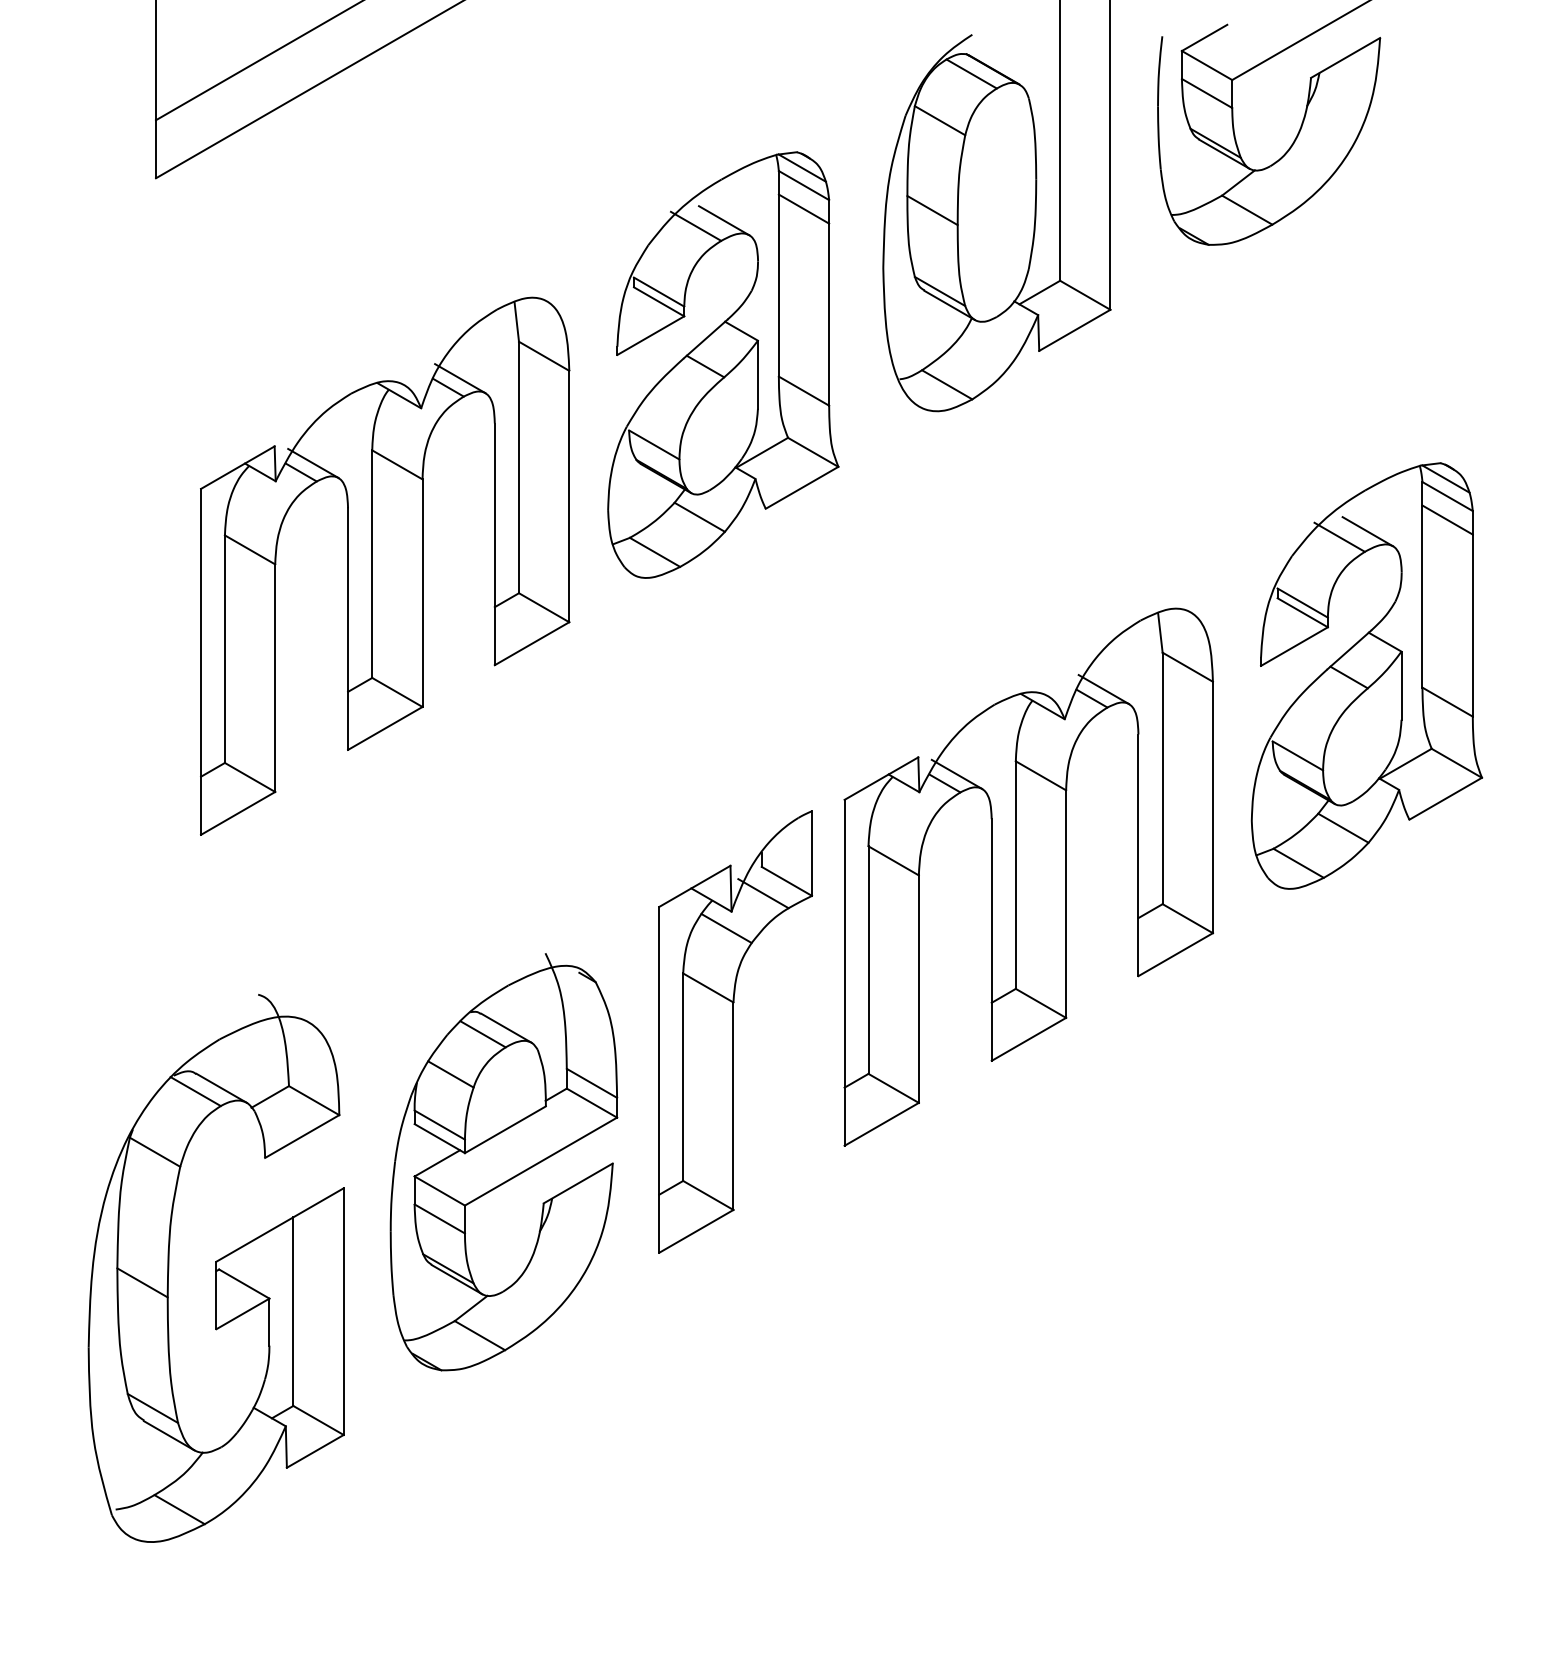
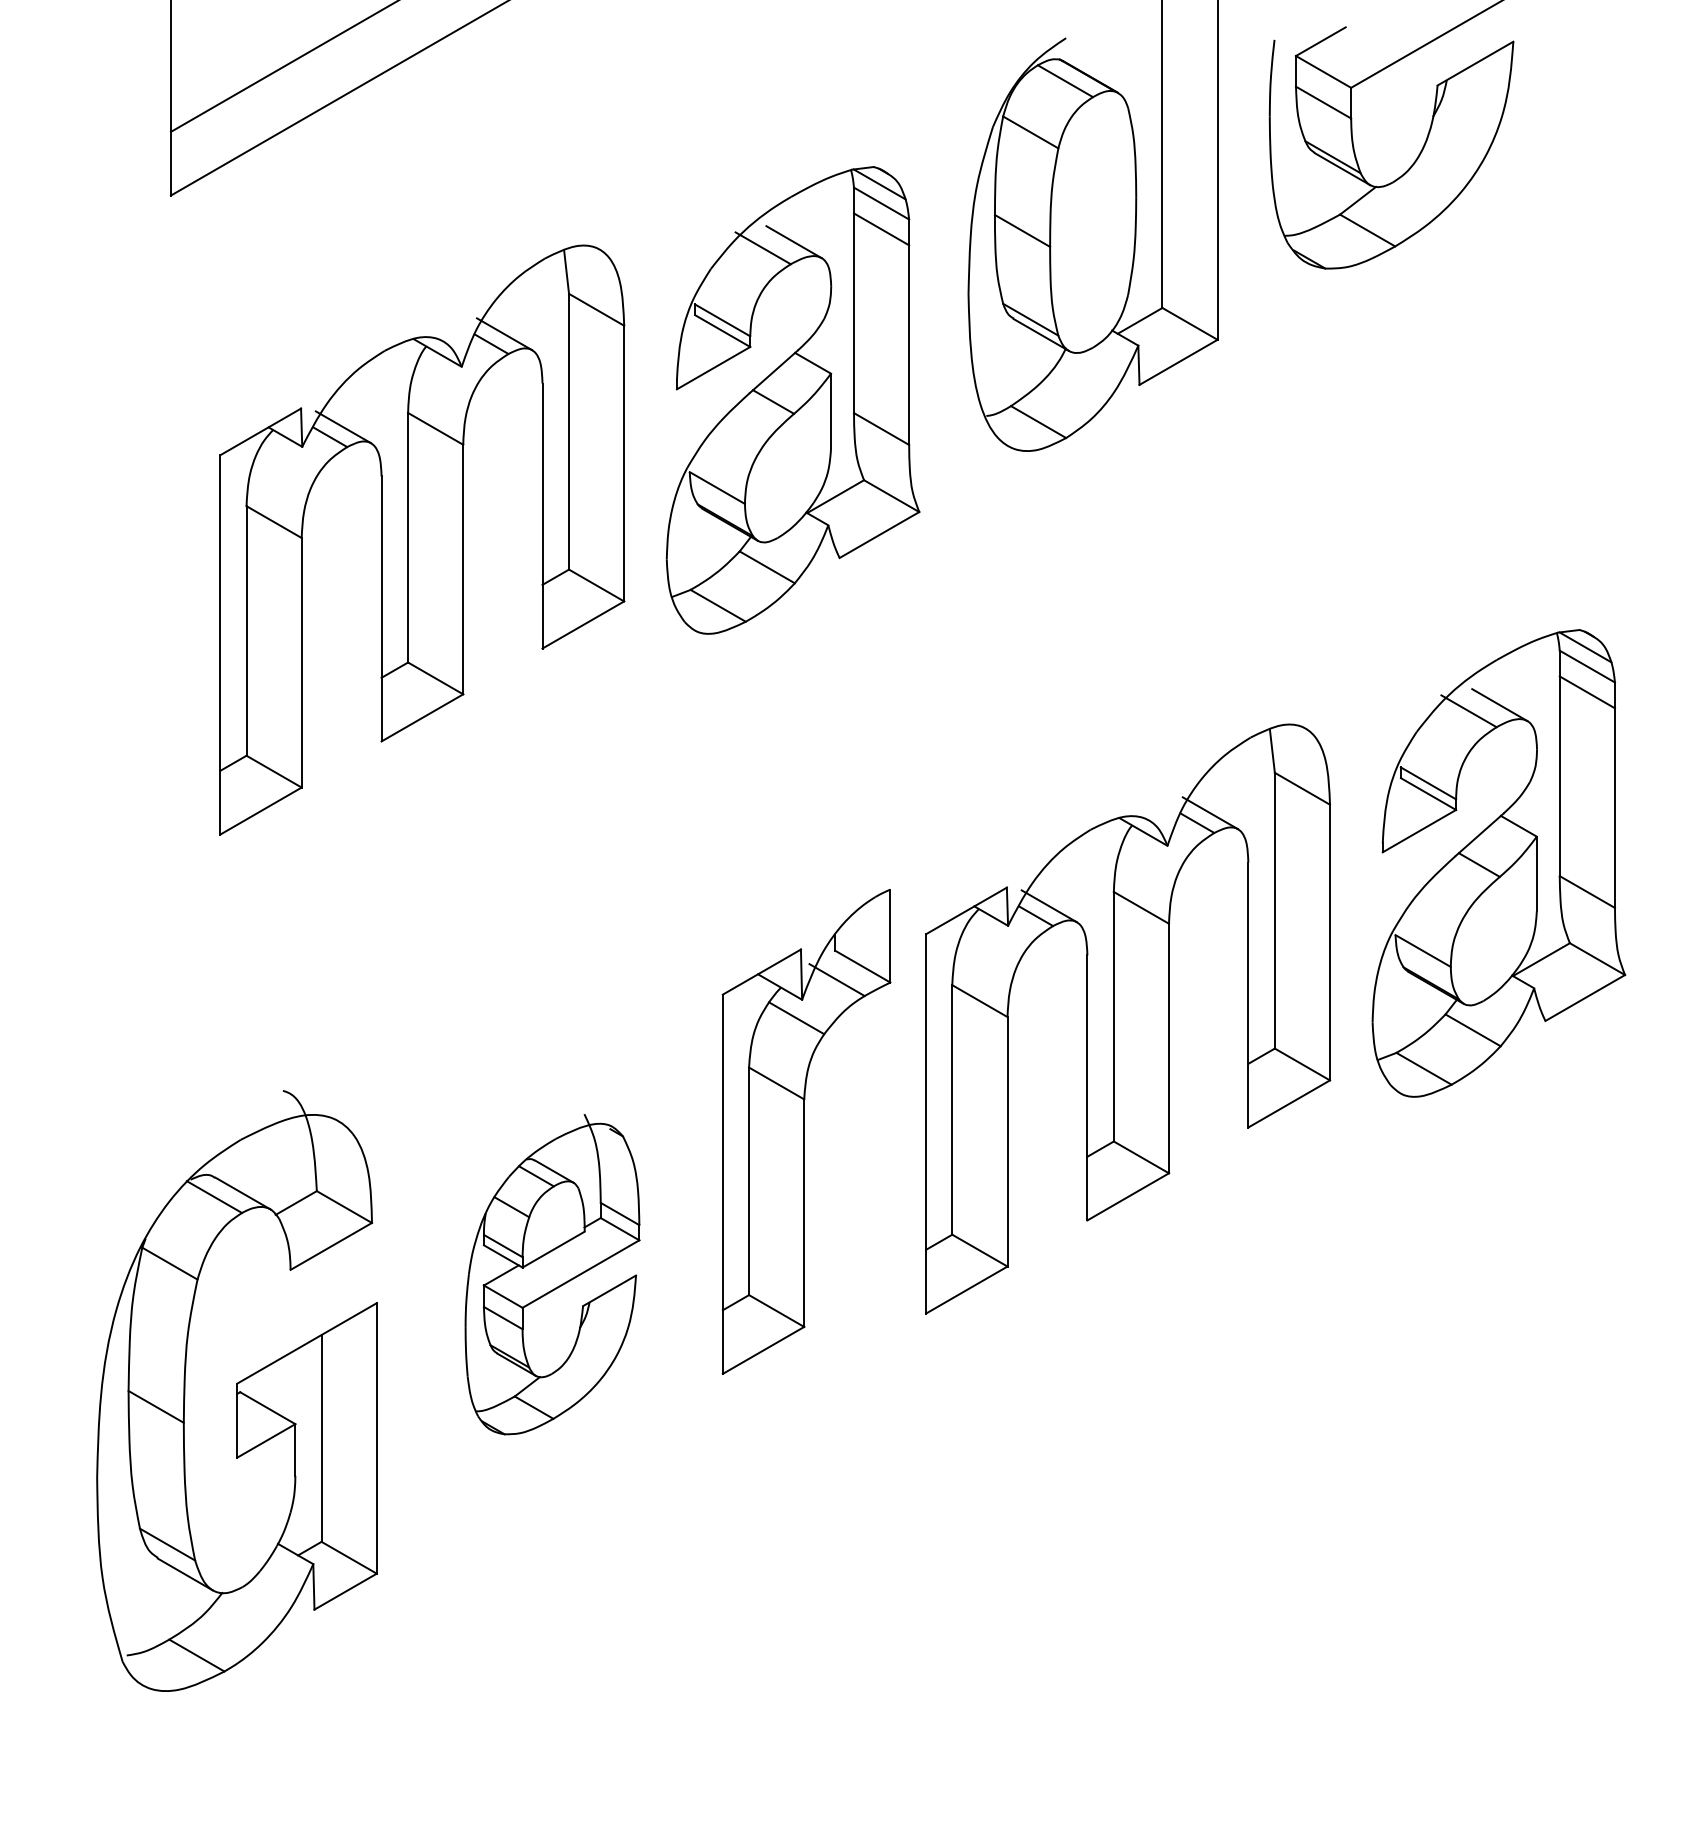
part: (385, 565) -> (422, 539), moved
part: (1366, 676) -> (1498, 863), moved
part: (1029, 876) -> (1128, 1018), moved
part: (503, 1162) -> (552, 1274), size x0.7

